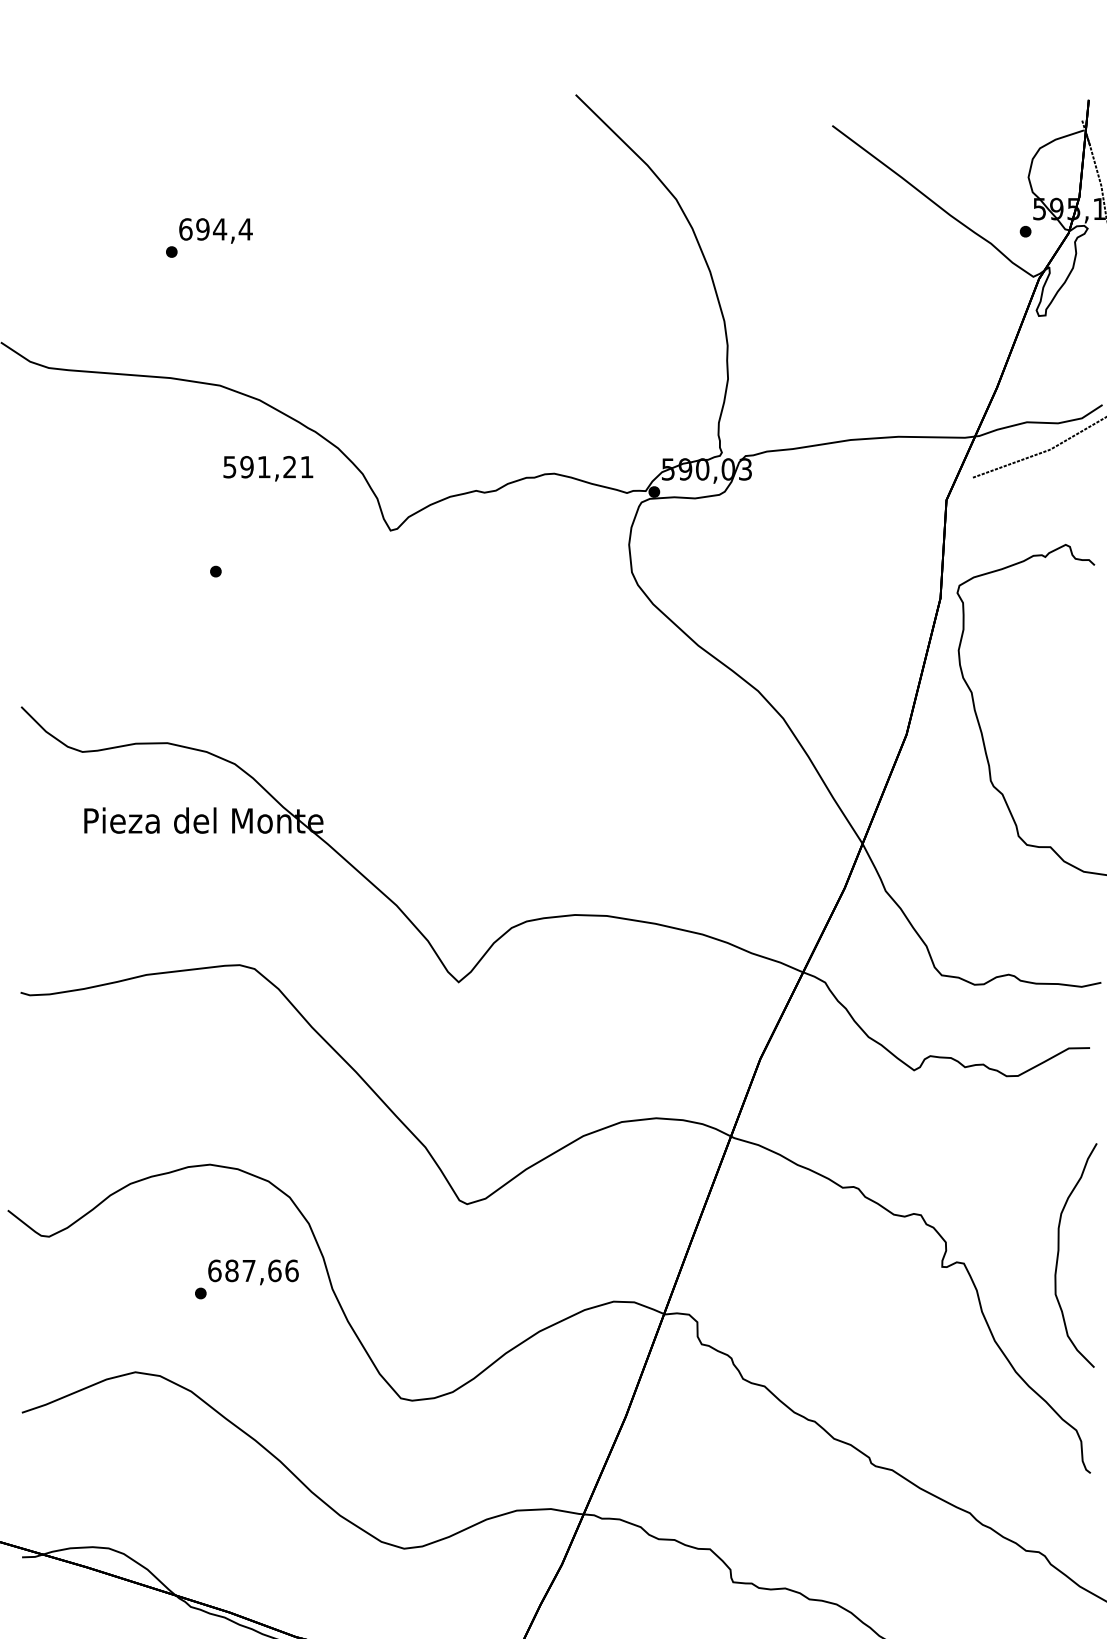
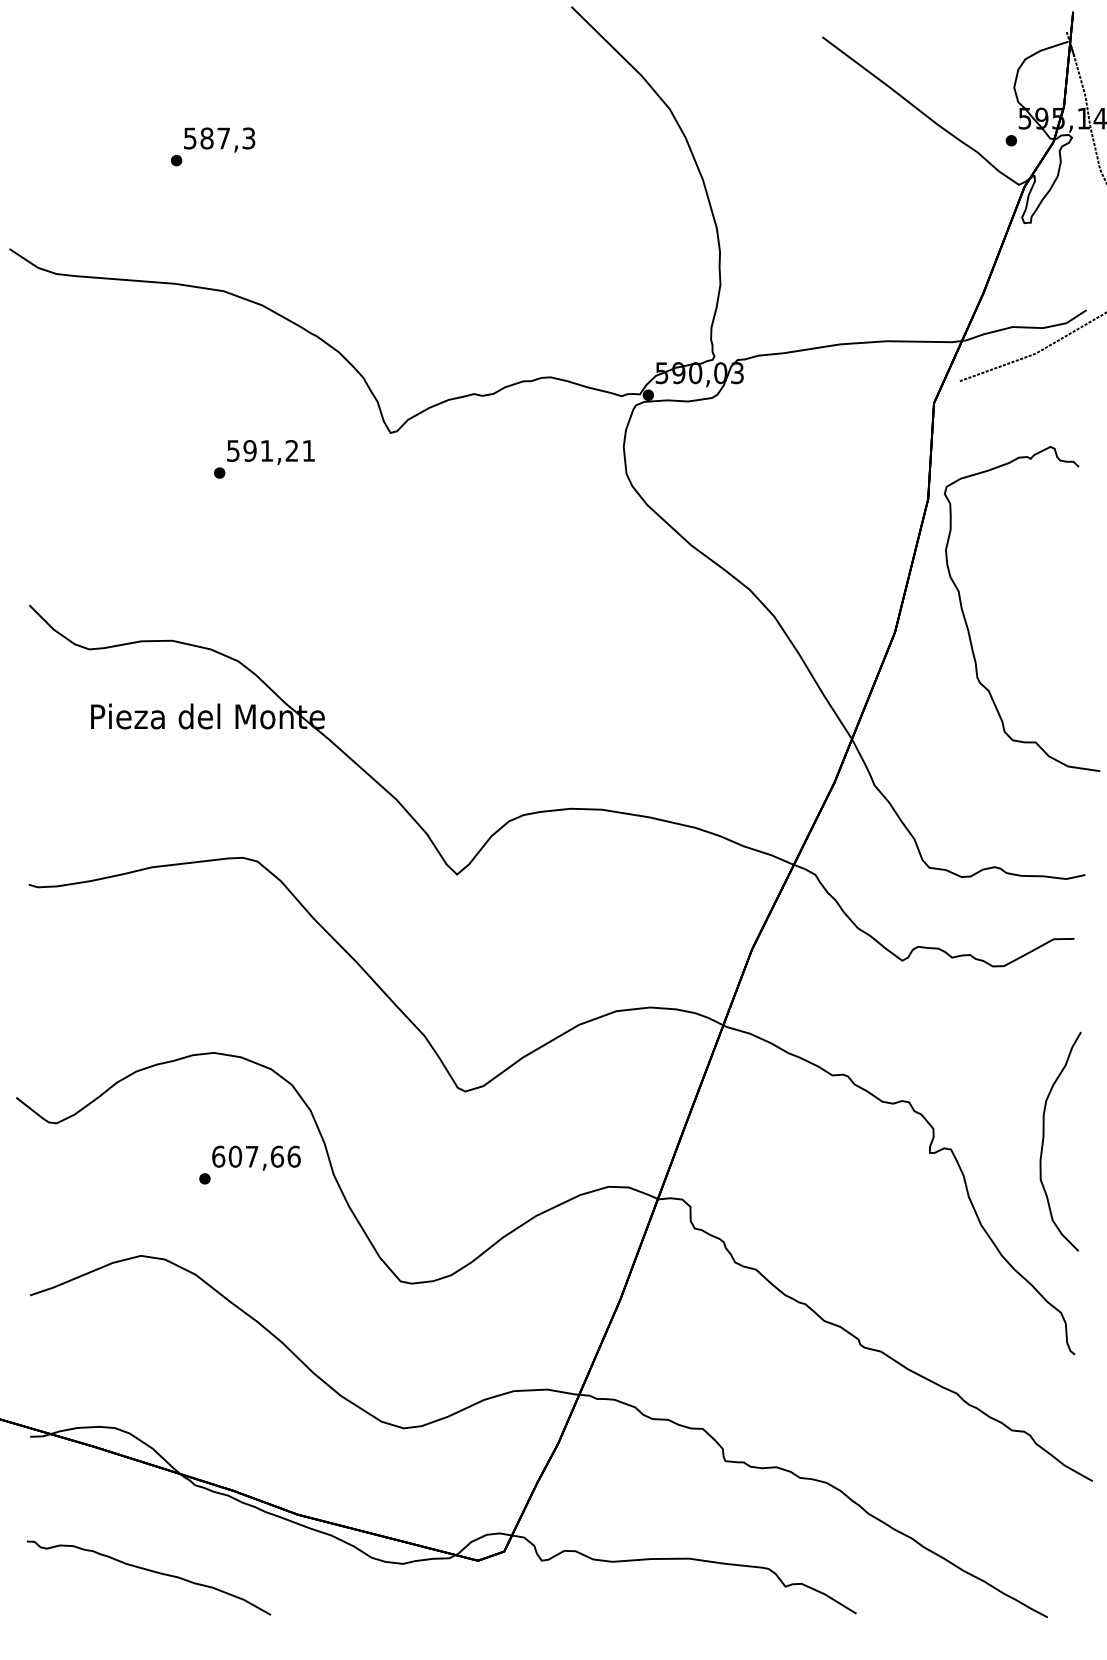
text: (215, 229) -> (219, 138), 694,4 -> 587,3
text: (267, 468) -> (270, 452), moved
text: (232, 1270) -> (235, 1156), 687,66 -> 607,66

